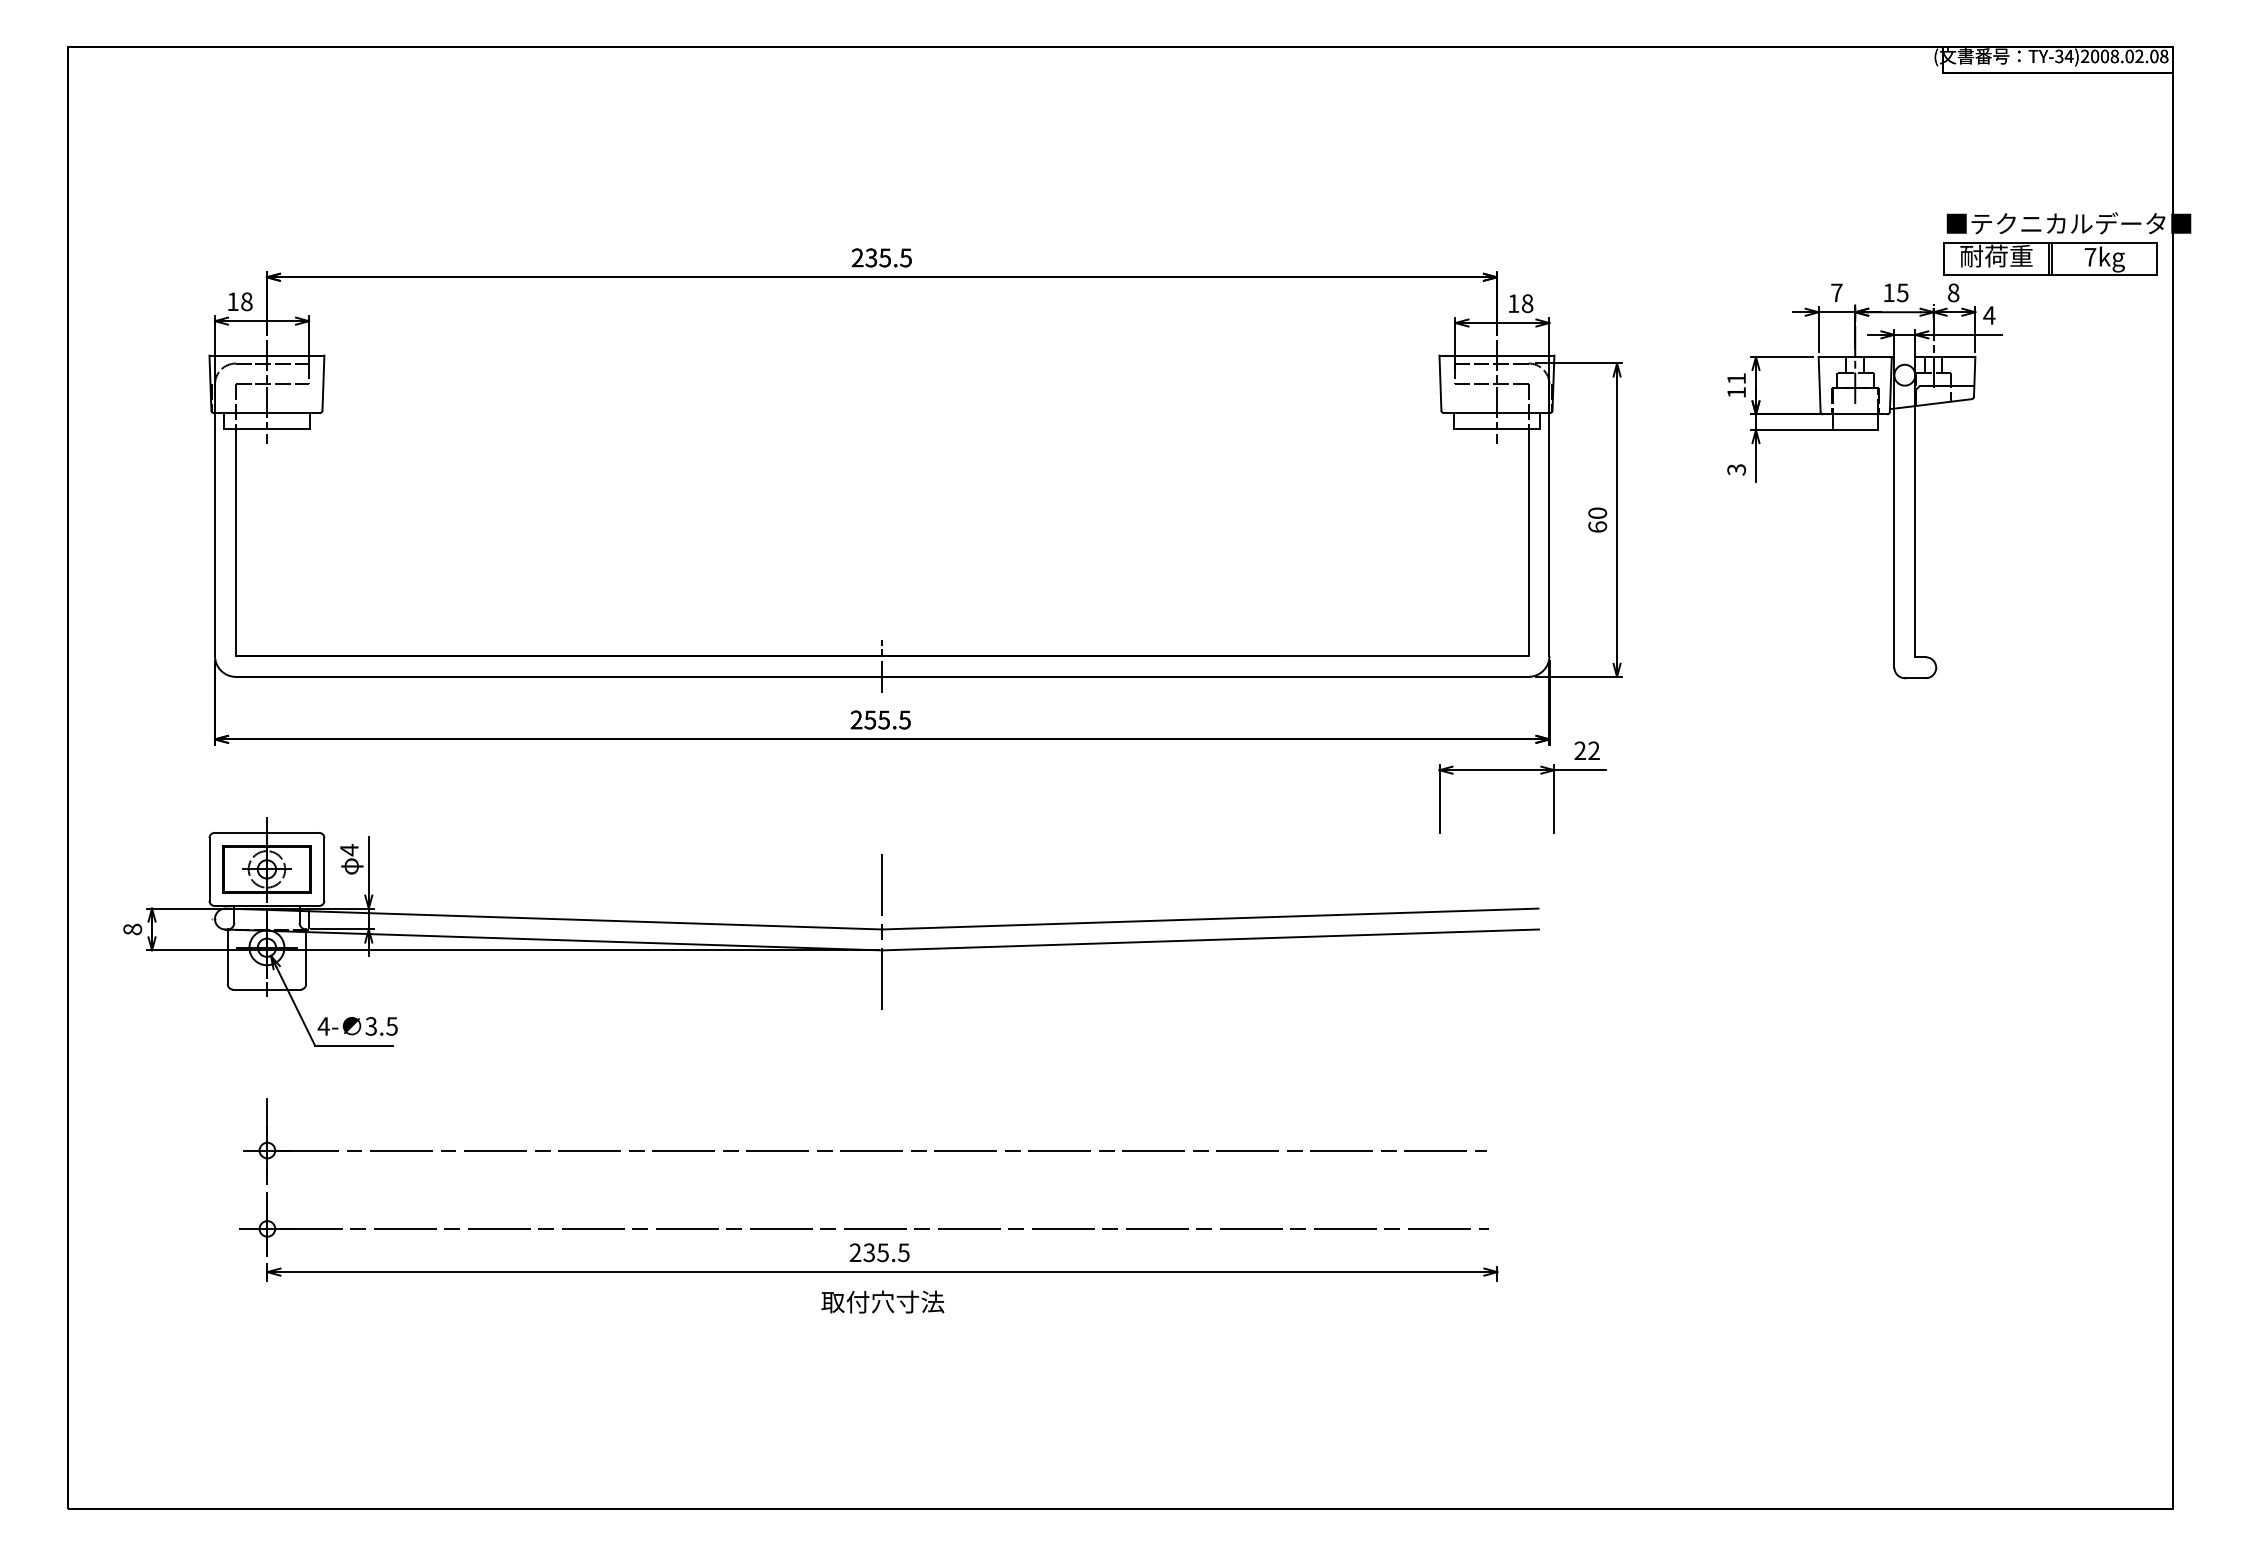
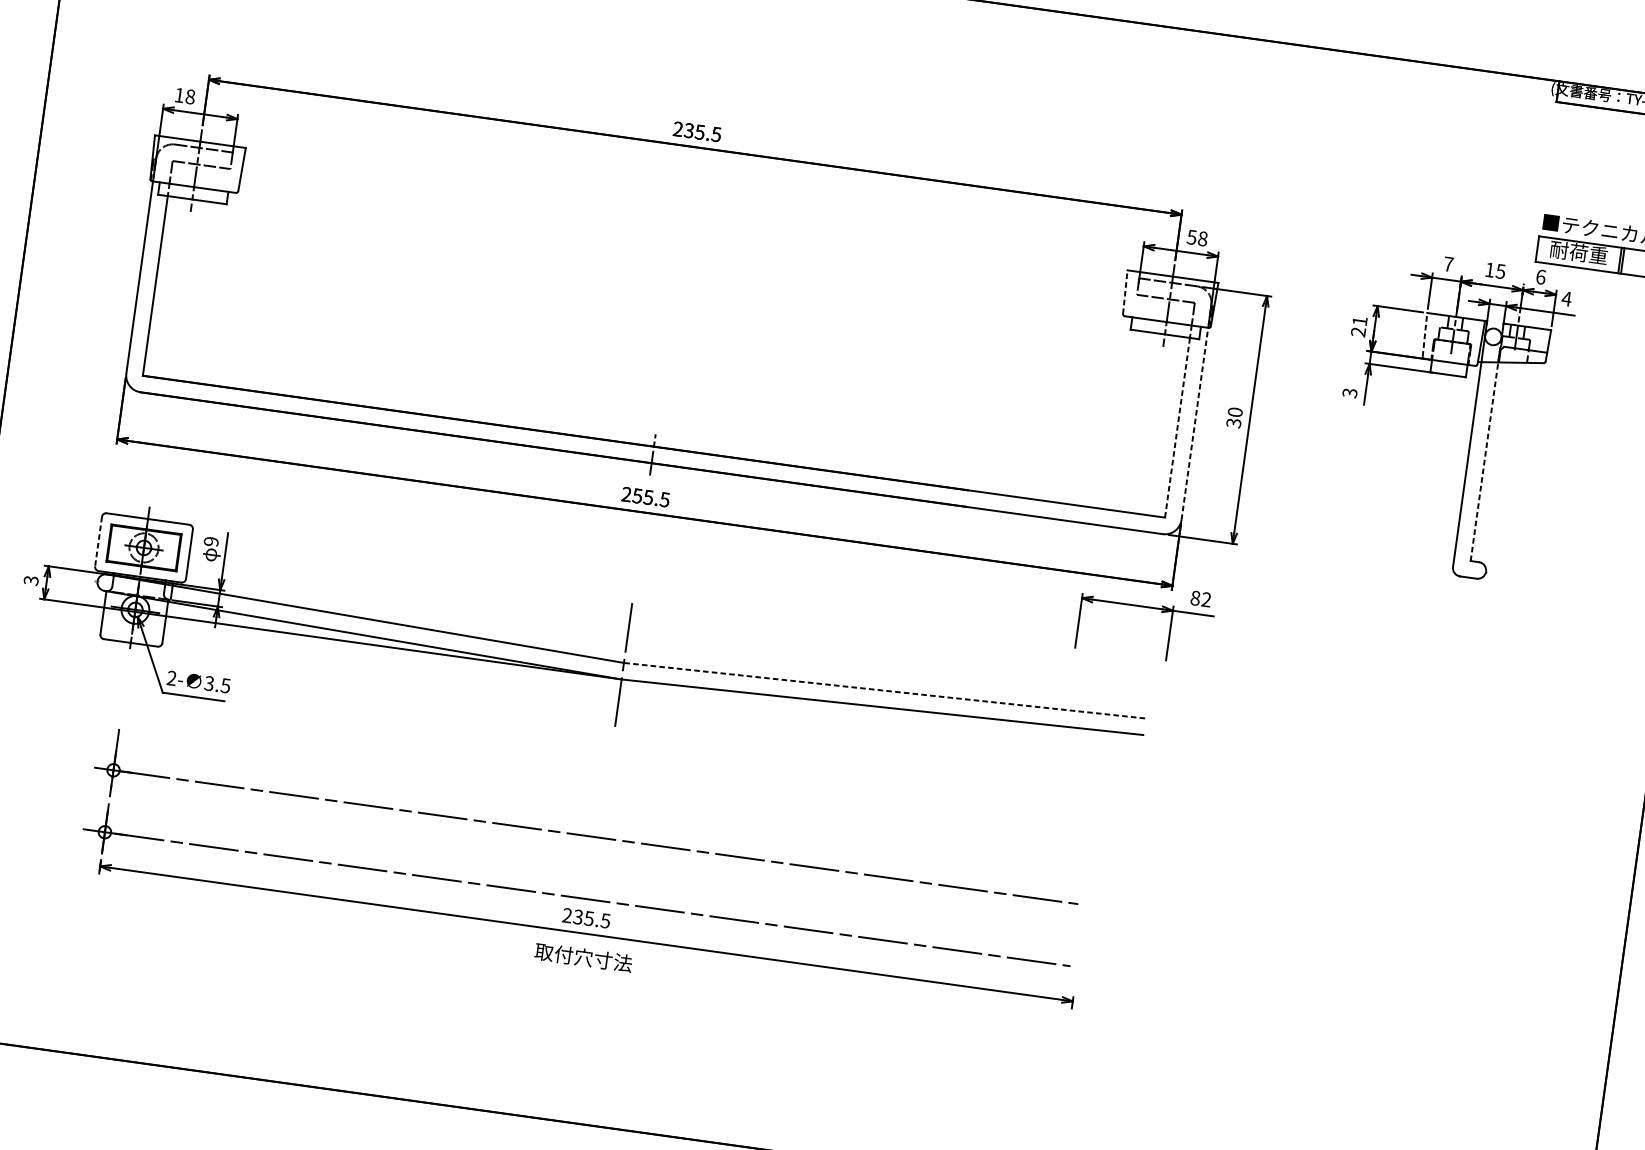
text: (1953, 292) -> (1540, 276), 8 -> 6
text: (1513, 303) -> (1191, 237), 18 -> 58
line: (1440, 382) -> (1125, 291), solid -> dashed
line: (1819, 383) -> (1424, 334), solid -> dashed
text: (1736, 392) -> (1358, 332), 11 -> 21
line: (1915, 515) -> (1486, 448), solid -> dashed
text: (1597, 526) -> (1233, 422), 60 -> 30
line: (1549, 534) -> (1194, 423), solid -> dashed
line: (1528, 542) -> (1177, 427), solid -> dashed
text: (1580, 750) -> (1195, 598), 22 -> 82
text: (349, 850) -> (211, 542), 4 -> 9
line: (209, 869) -> (98, 541), solid -> dashed
line: (1209, 919) -> (883, 690), solid -> dashed
text: (132, 929) -> (31, 580), 8 -> 3
text: (323, 1026) -> (171, 678), 4- -> 2-

